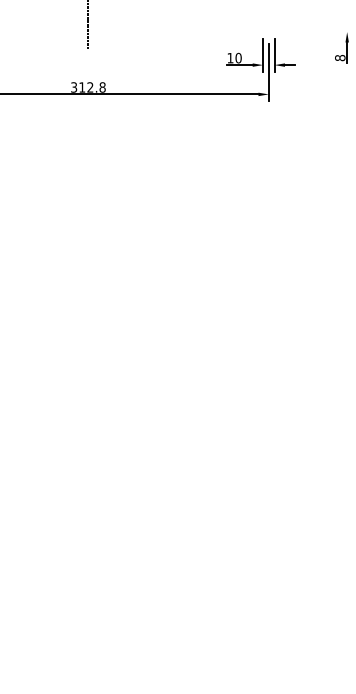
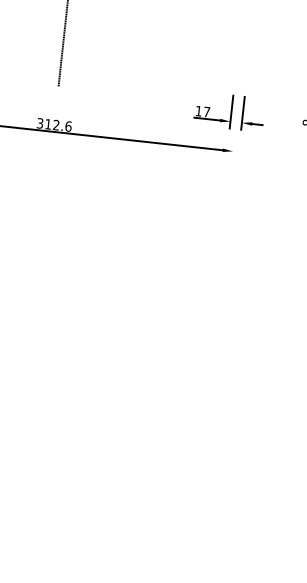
text: (238, 57) -> (206, 111), 10 -> 17
line: (268, 72) -> (235, 129), removed
text: (102, 87) -> (68, 126), 312.8 -> 312.6

